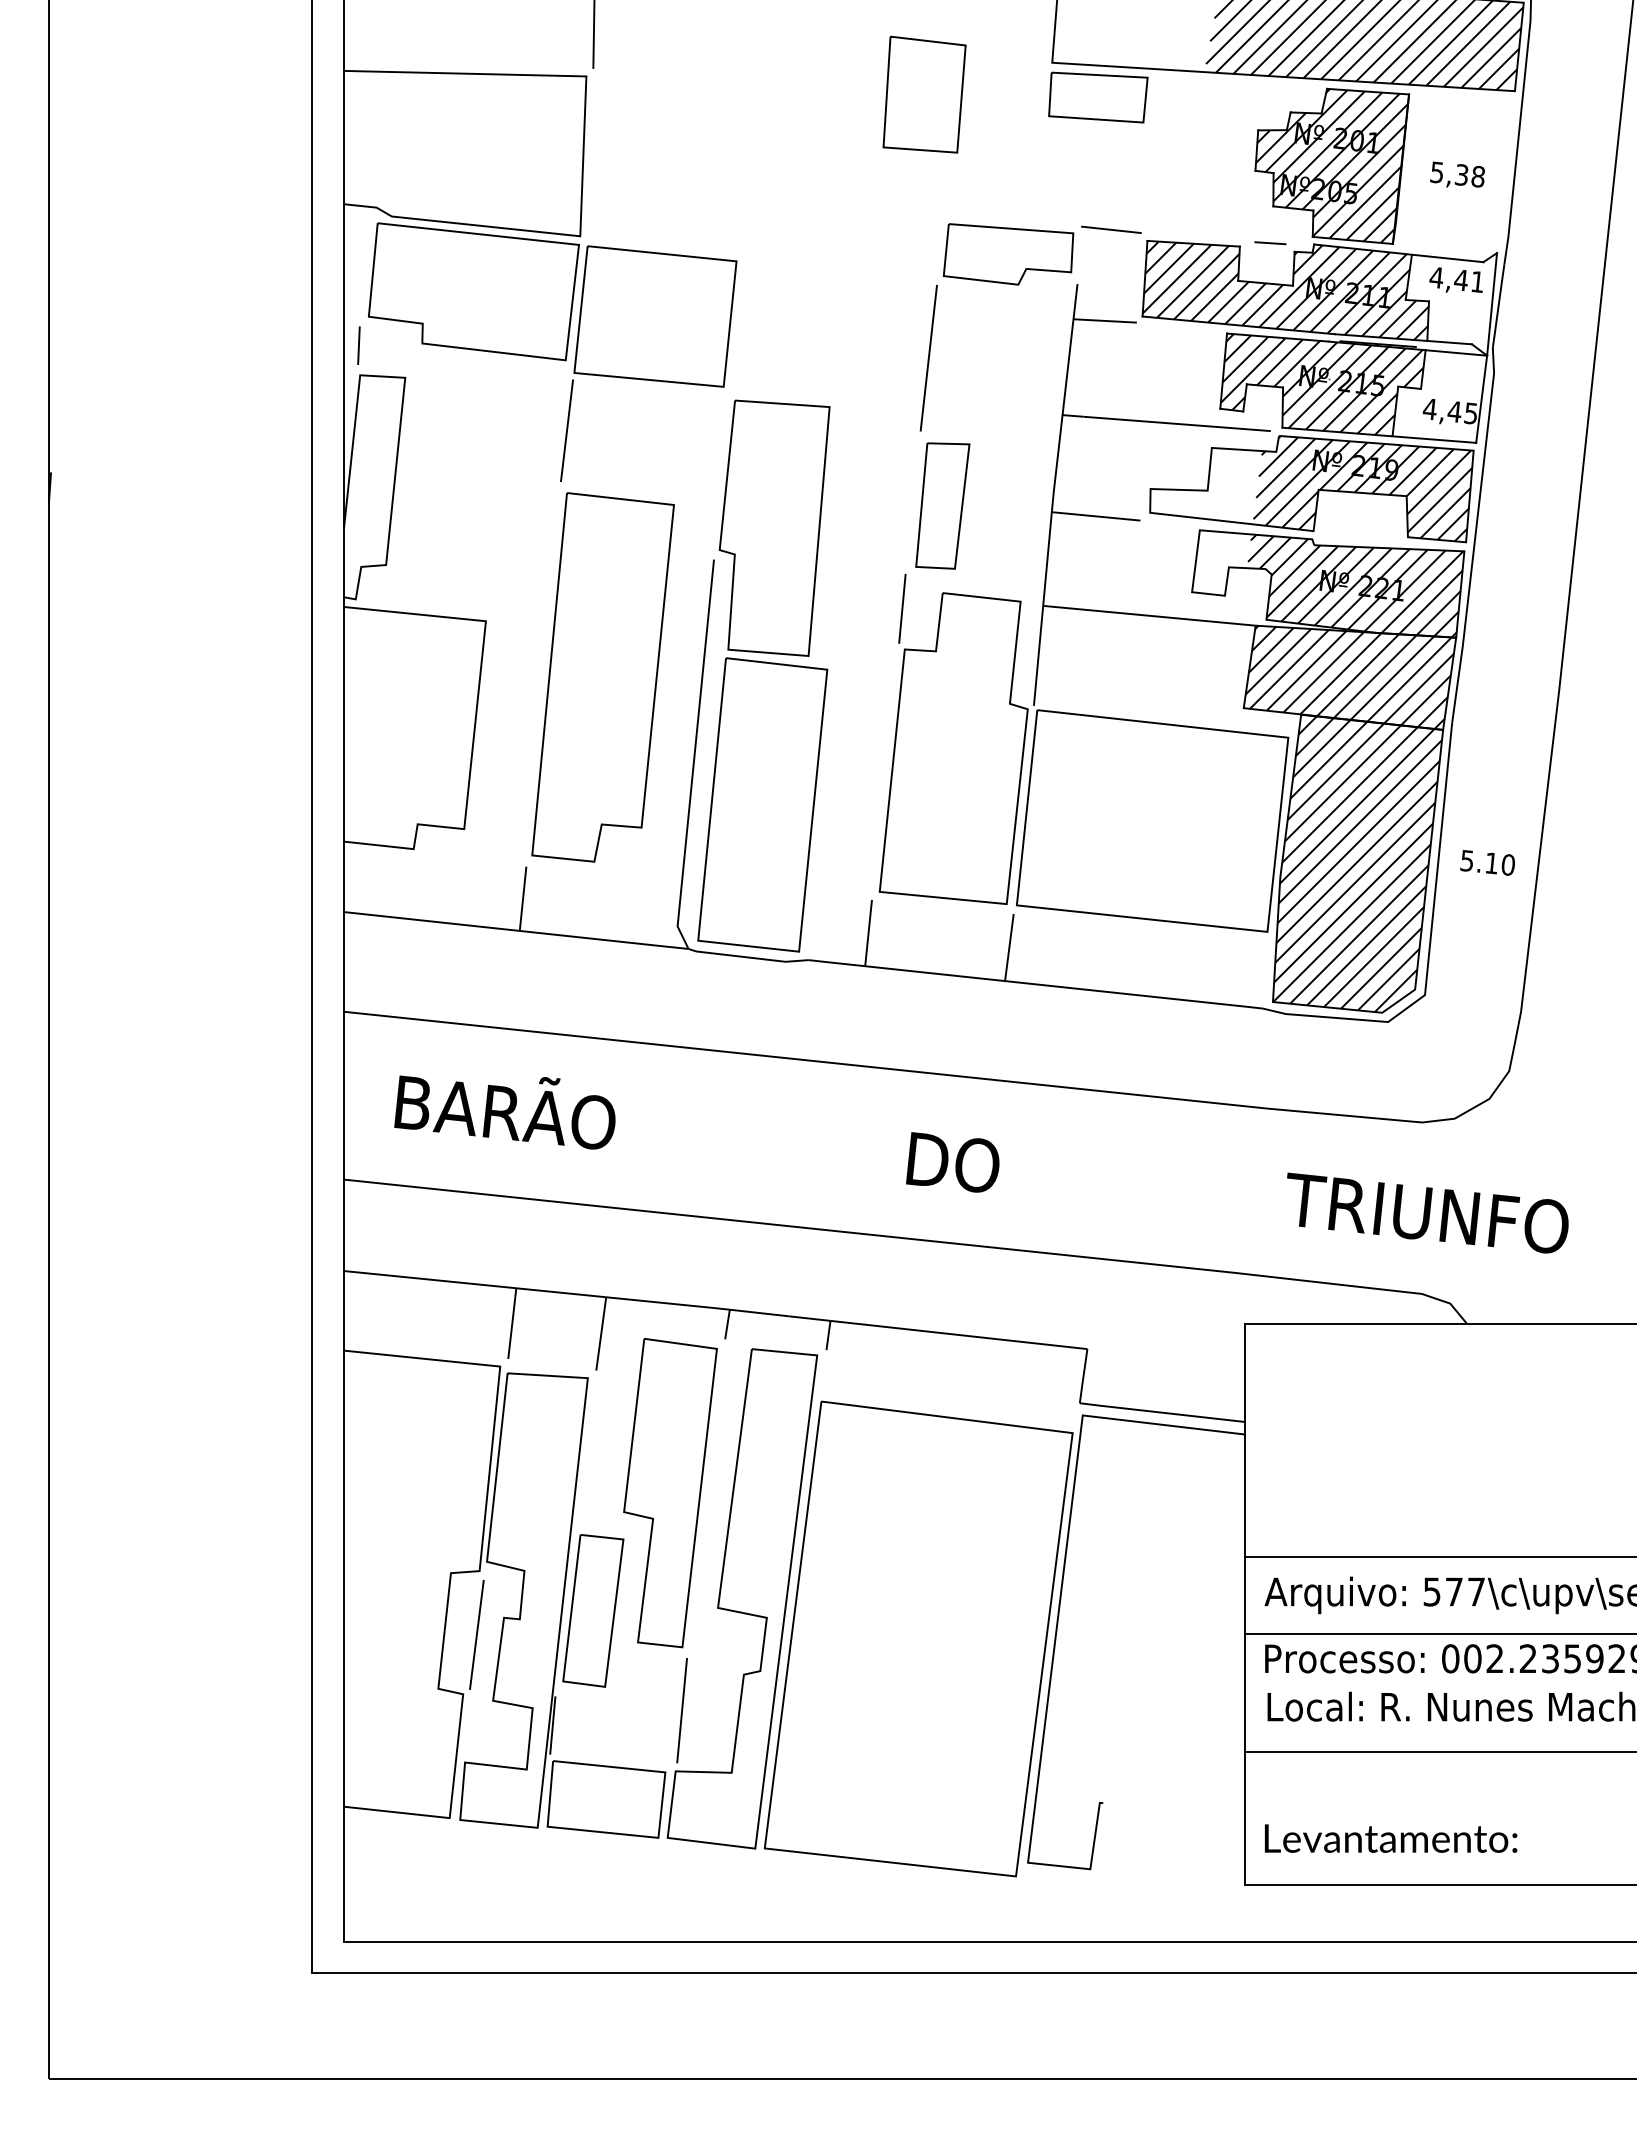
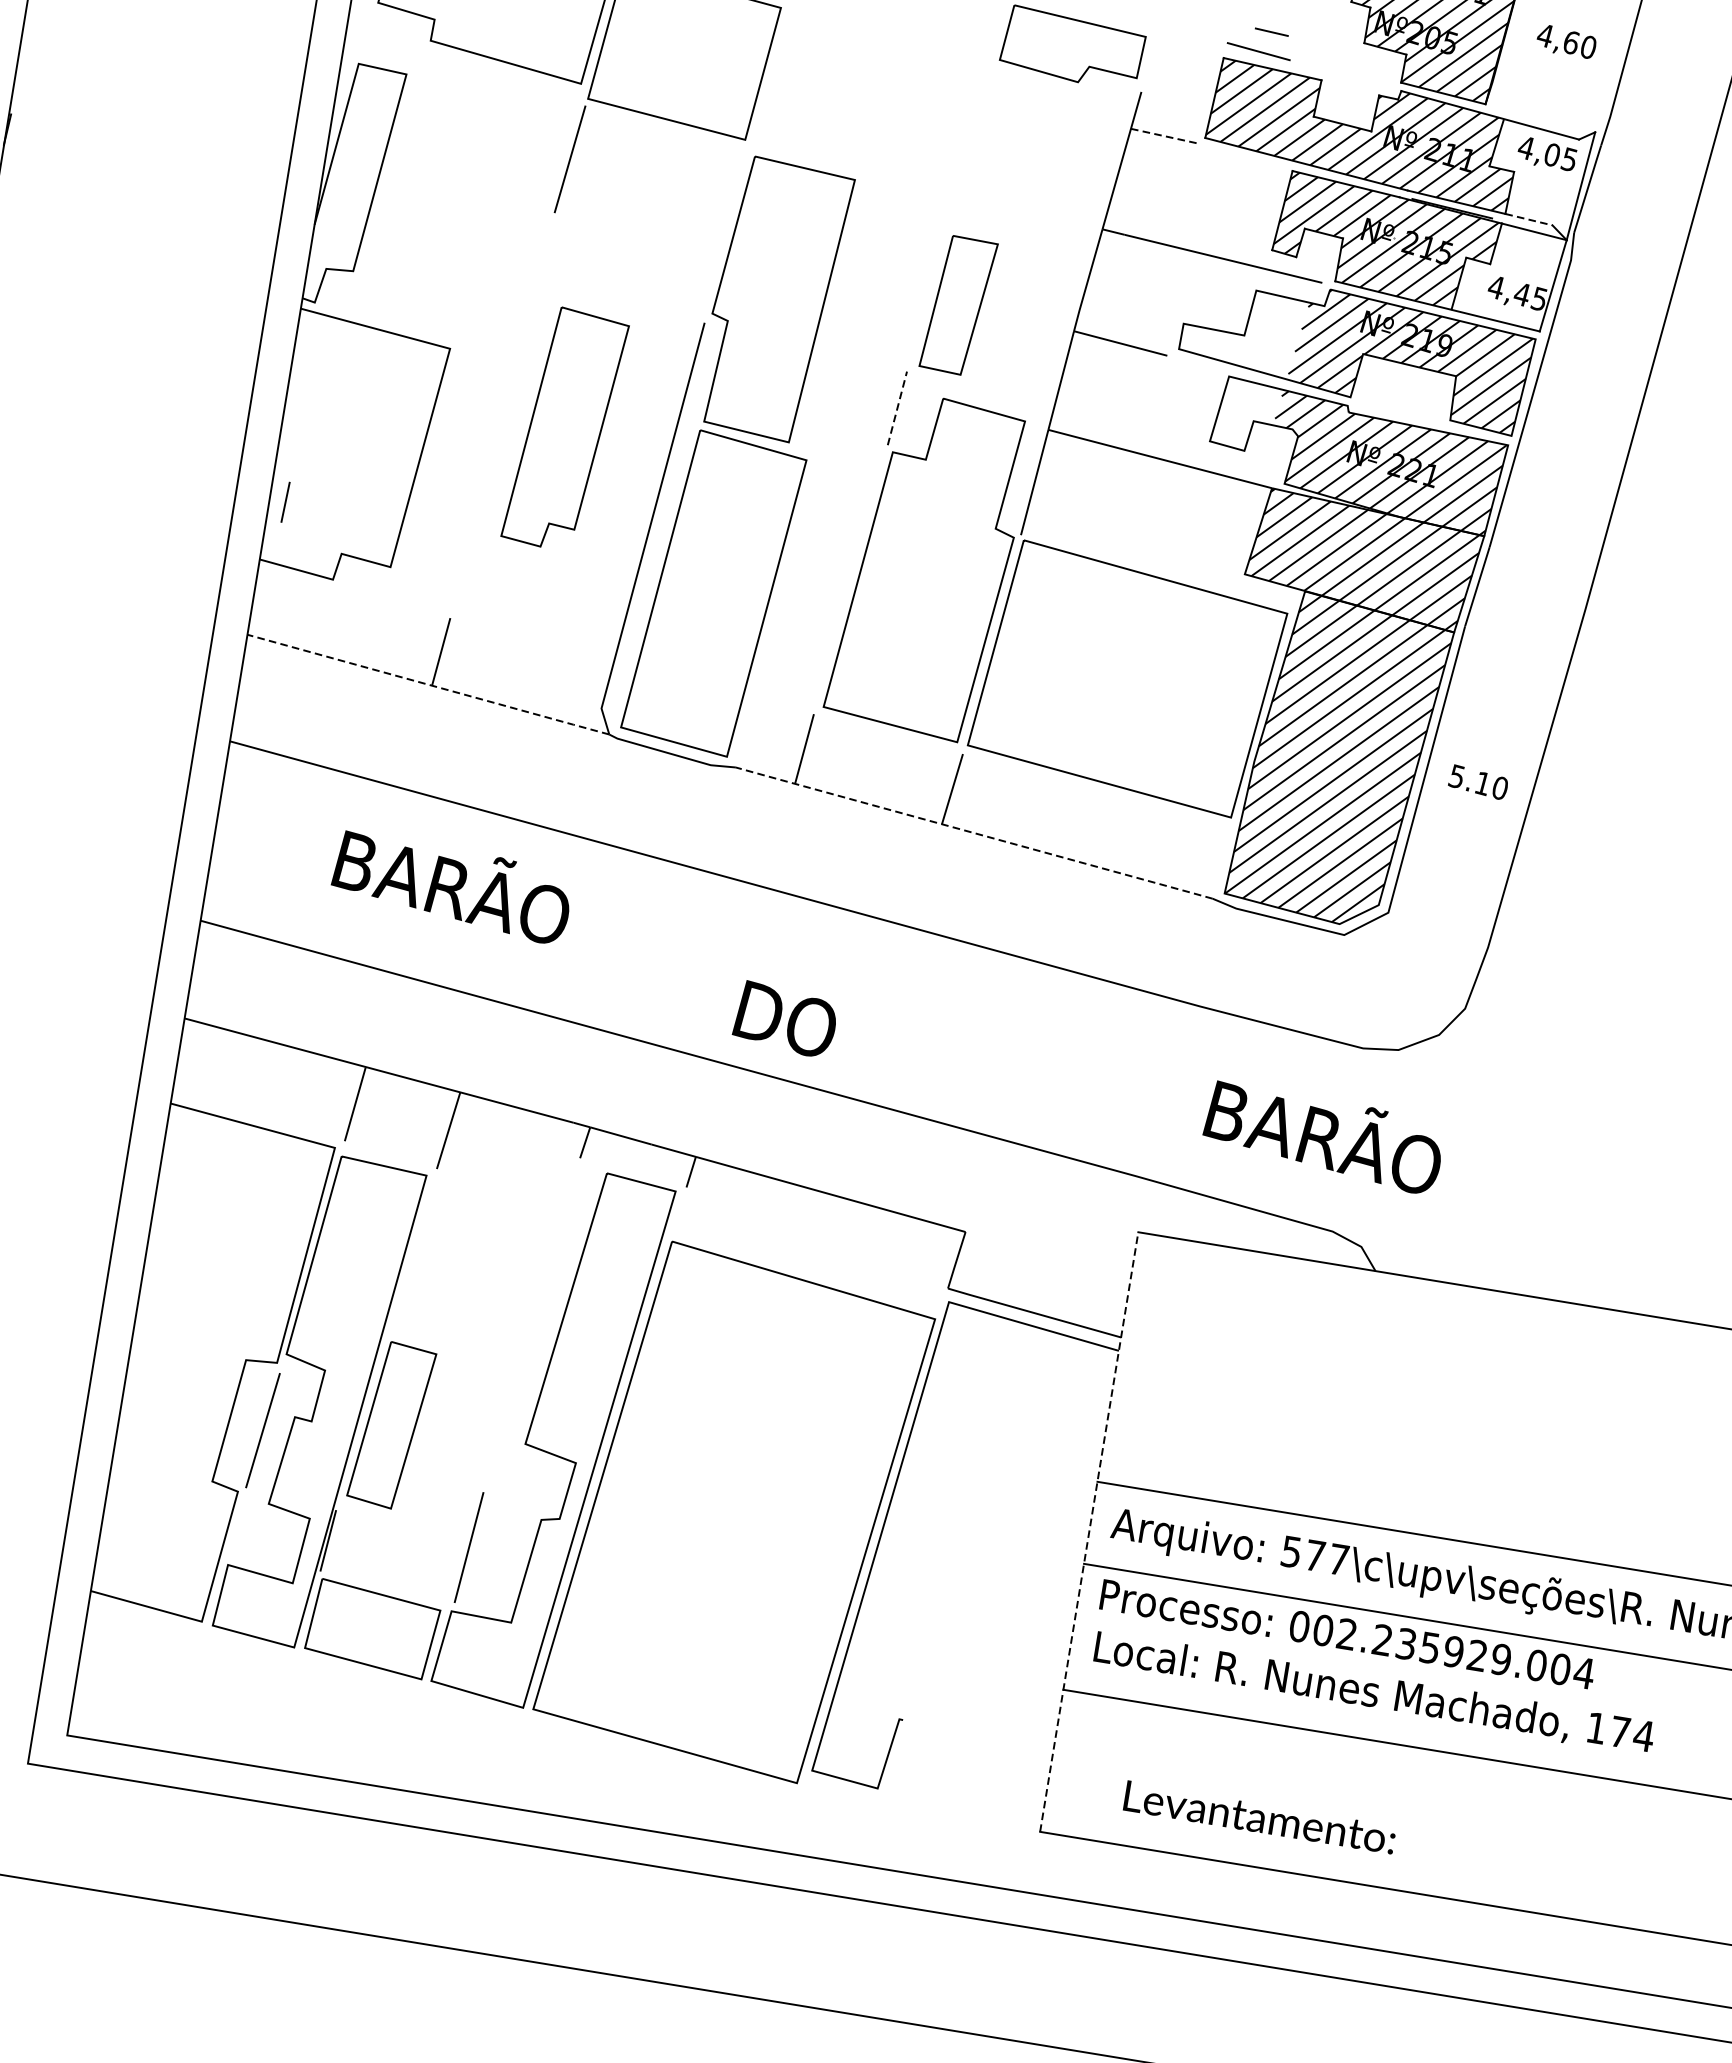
text: (1456, 174) -> (1565, 41), 5,38 -> 4,60
line: (1111, 229) -> (1258, 51), moved
line: (1270, 243) -> (1271, 32), moved
text: (1468, 280) -> (1559, 156), 4,41 -> 4,05
line: (1105, 320) -> (1164, 135), solid -> dashed
line: (1450, 342) -> (1529, 219), solid -> dashed
line: (358, 345) -> (285, 502), moved
line: (928, 358) -> (969, 145), removed
line: (902, 608) -> (897, 408), solid -> dashed
part: (602, 677) -> (564, 429), size x0.6
line: (516, 930) -> (428, 684), solid -> dashed
line: (1035, 984) -> (973, 833), solid -> dashed
text: (504, 1112) -> (451, 888), moved
text: (952, 1162) -> (785, 1019), moved
text: (1427, 1212) -> (1353, 1145), TRIUNFO -> BARÃO
part: (670, 1493) -> (494, 1313), removed
line: (1244, 1603) -> (1088, 1531), solid -> dashed
text: (1391, 1838) -> (1260, 1817), moved

